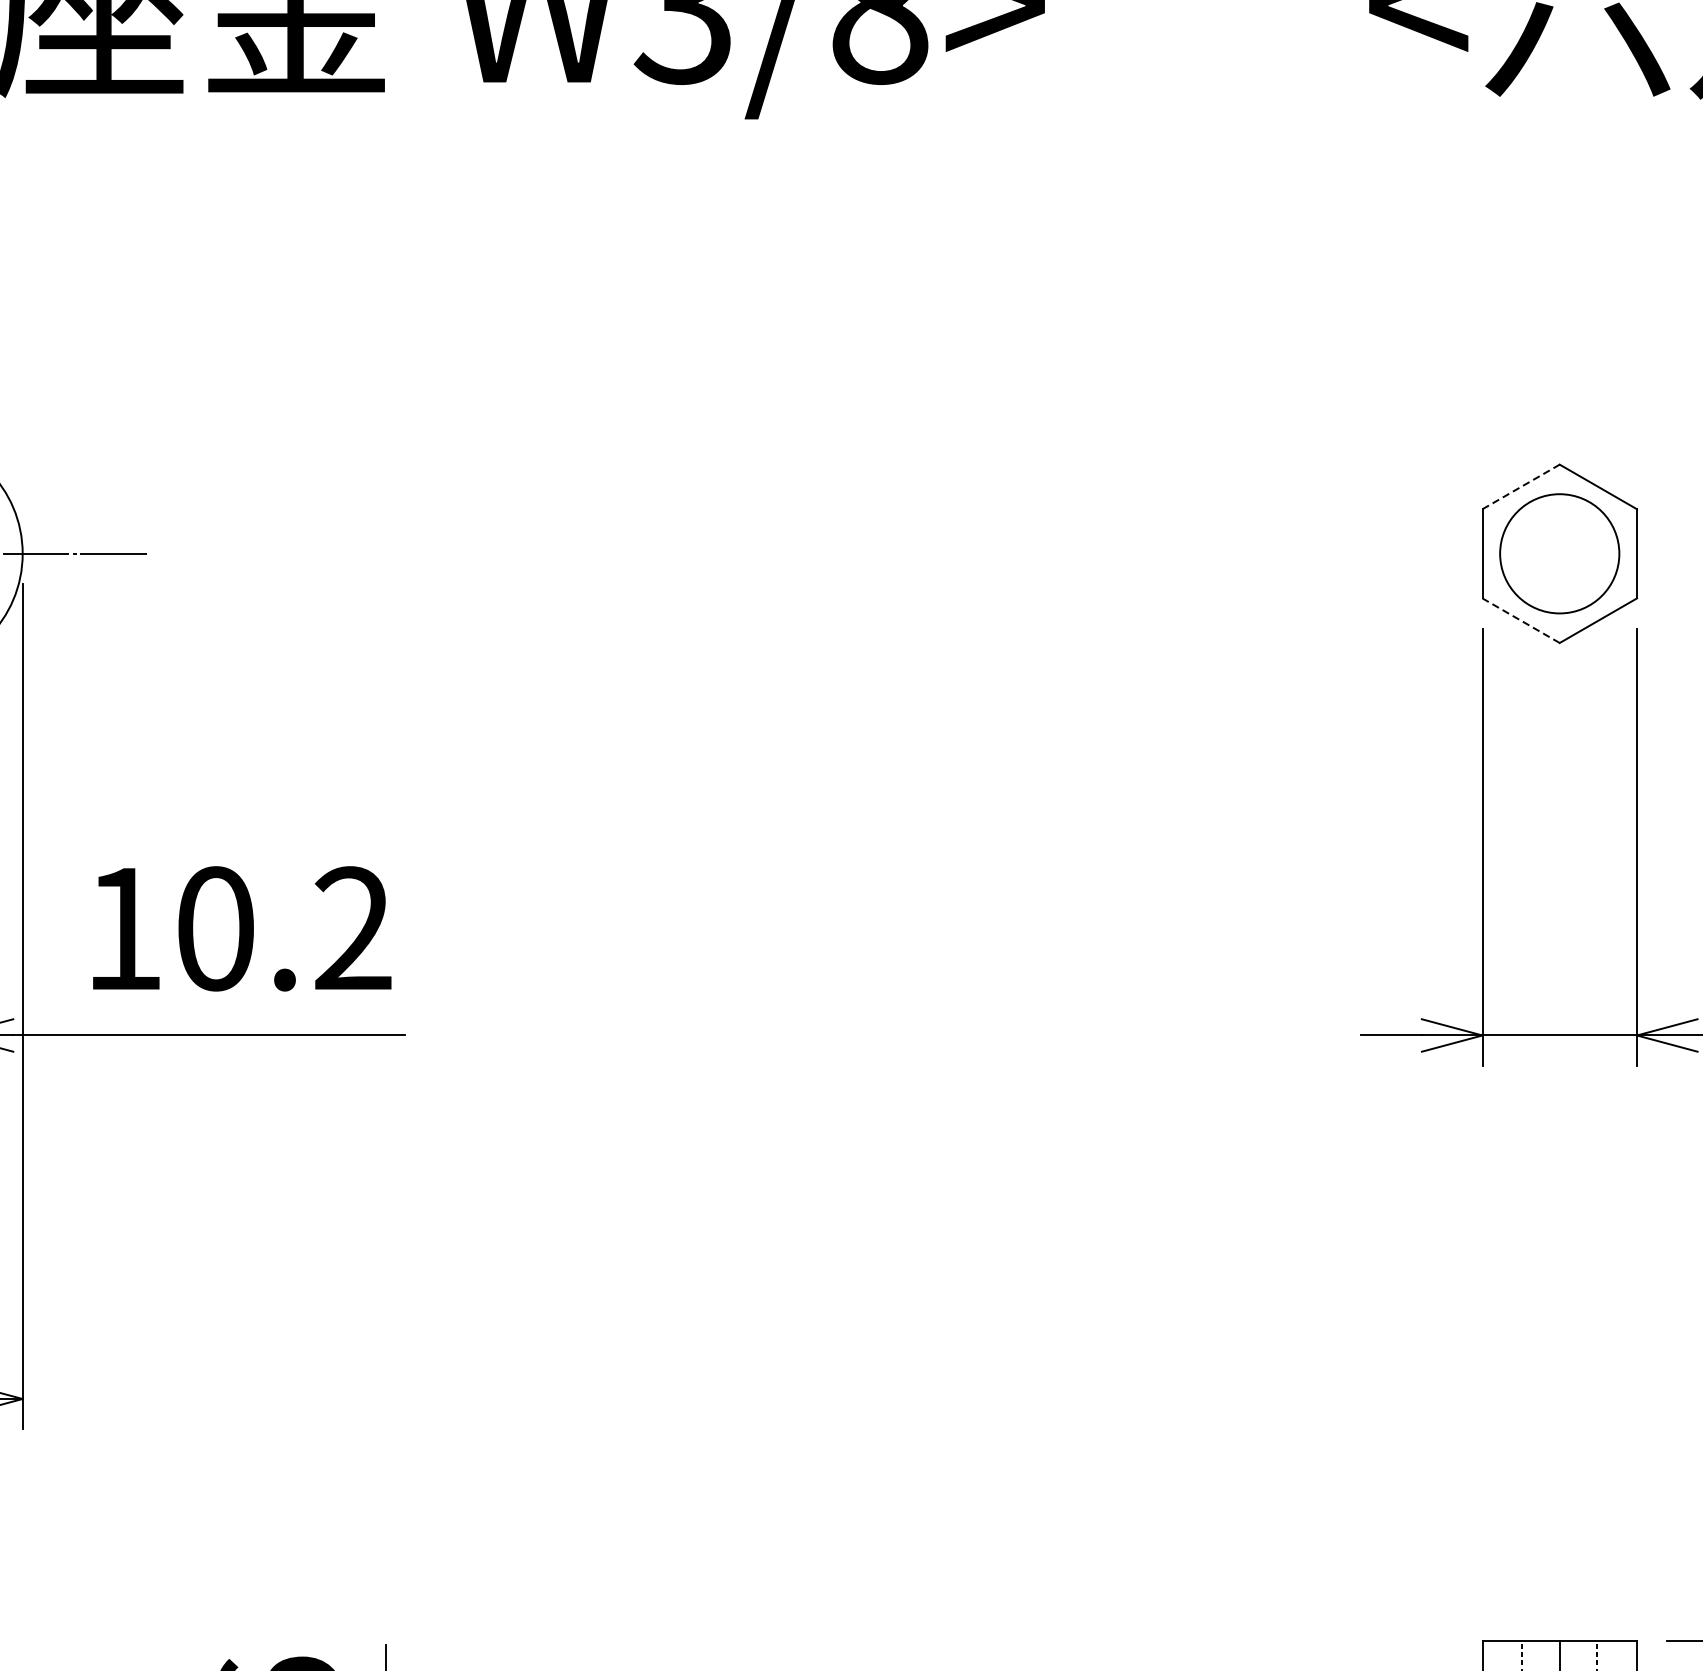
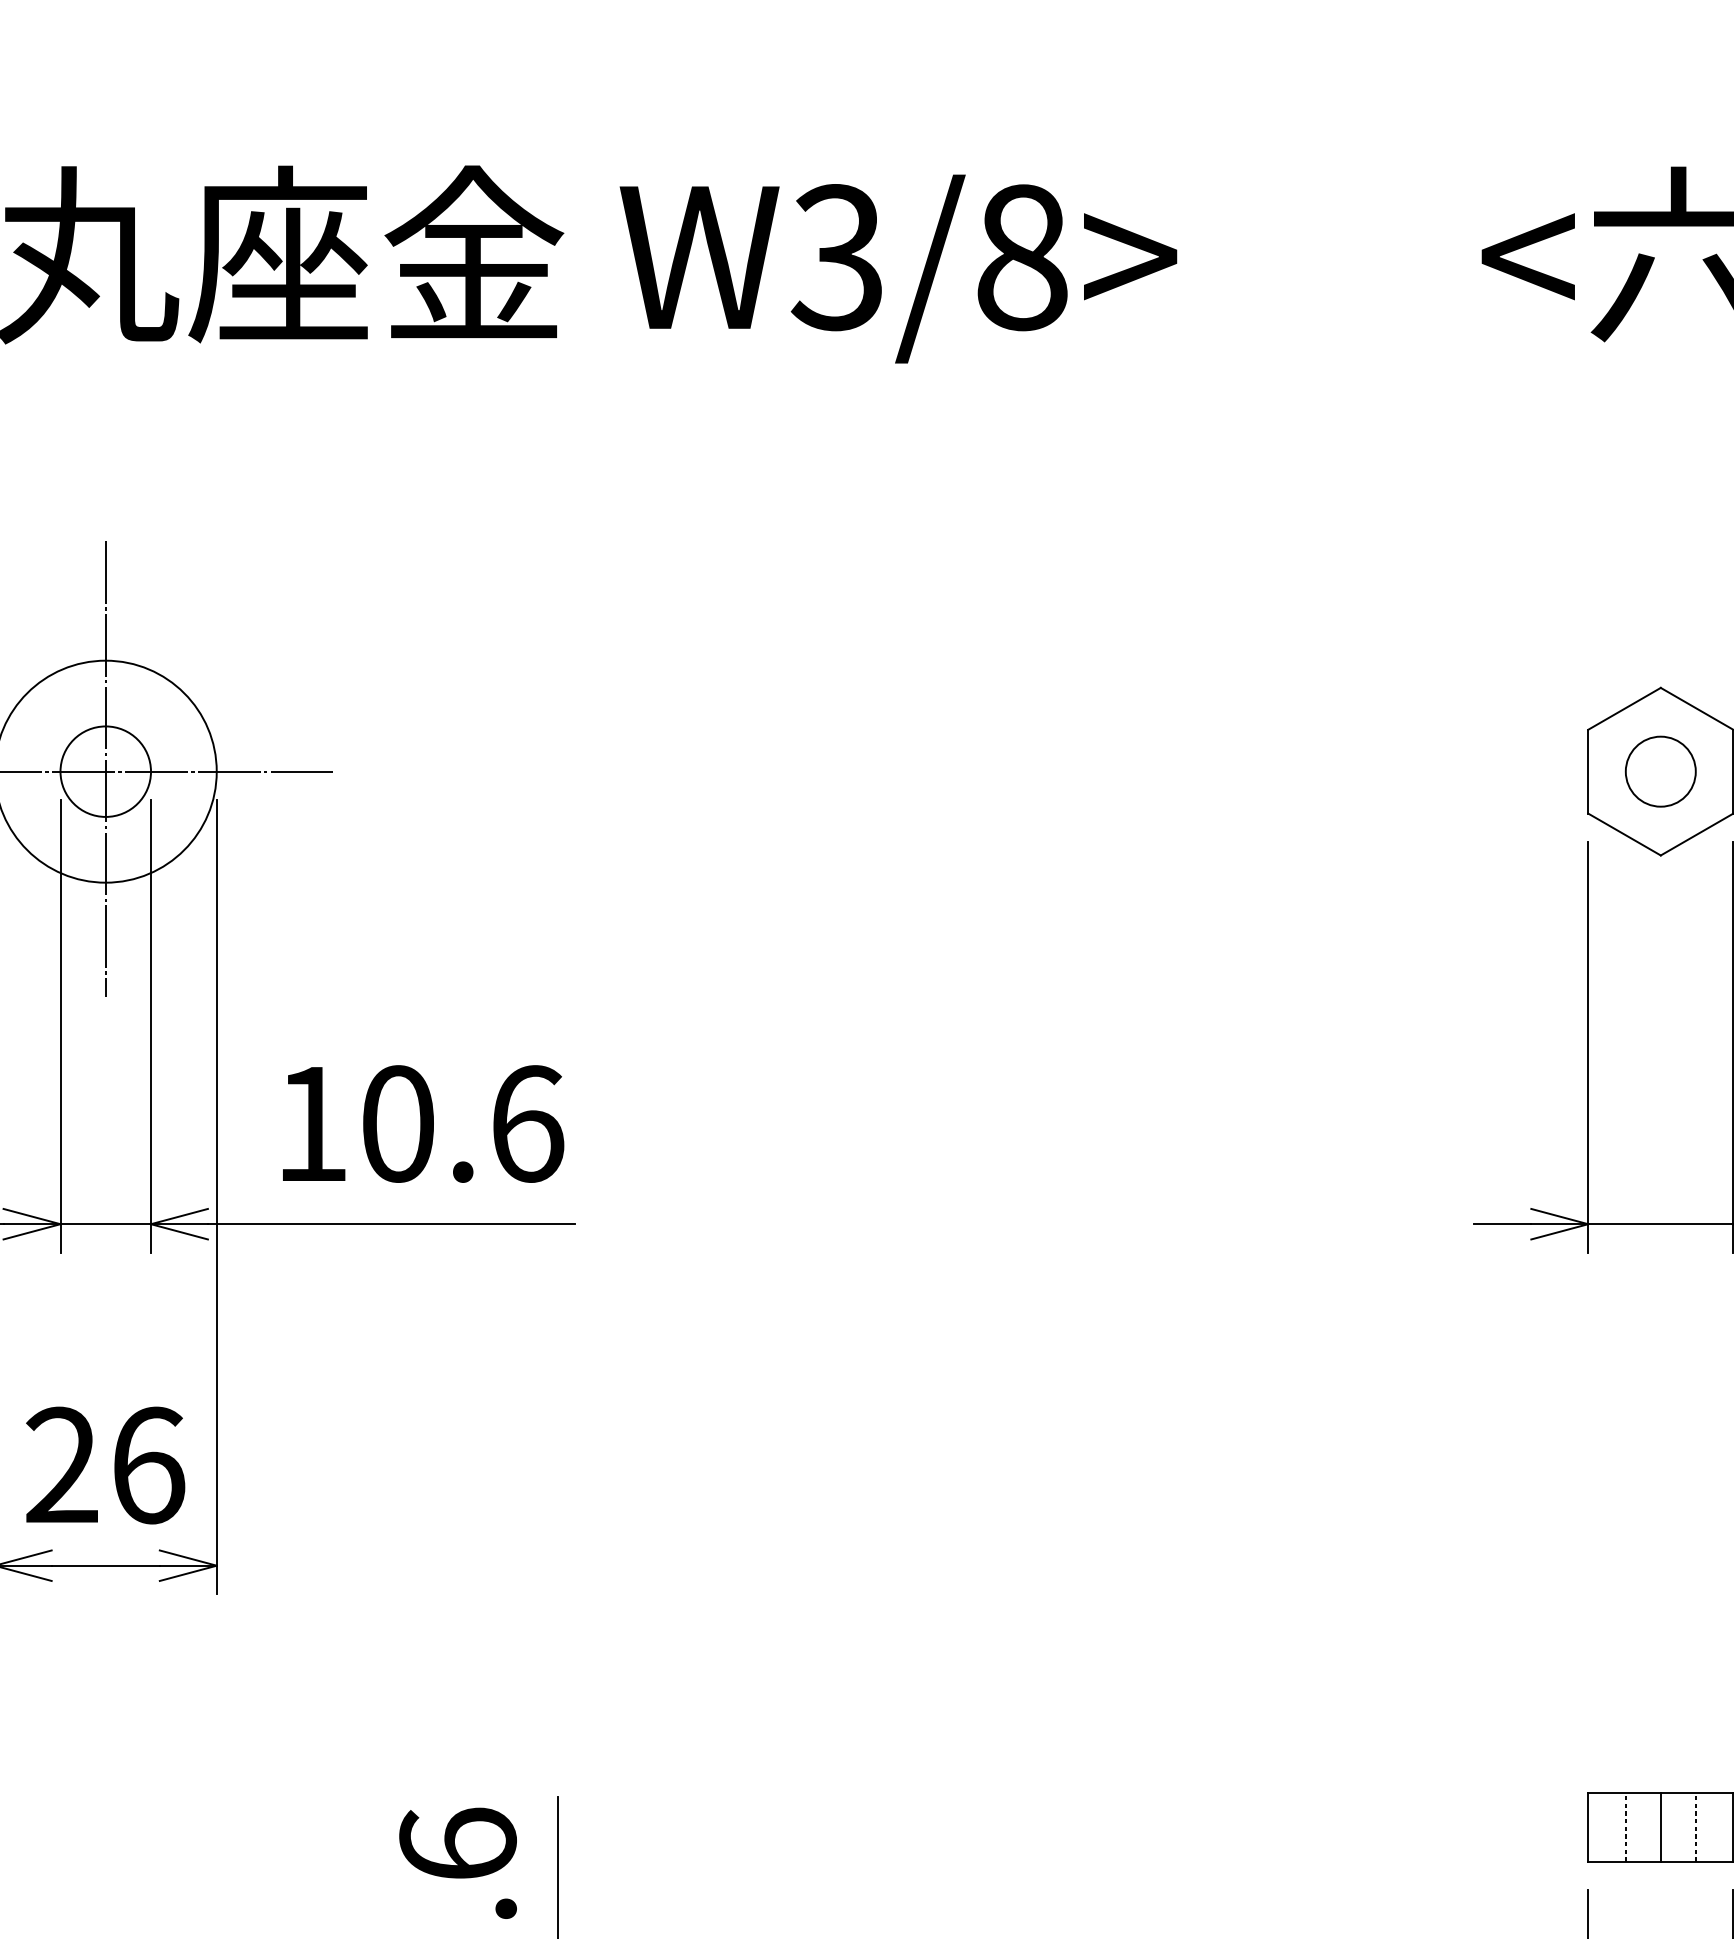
line: (1521, 486) -> (1624, 708), dashed -> solid
circle: (1559, 553) -> (1660, 771), size x0.62
line: (1521, 620) -> (1624, 834), dashed -> solid
text: (353, 928) -> (527, 1123), 10.2 -> 10.6

